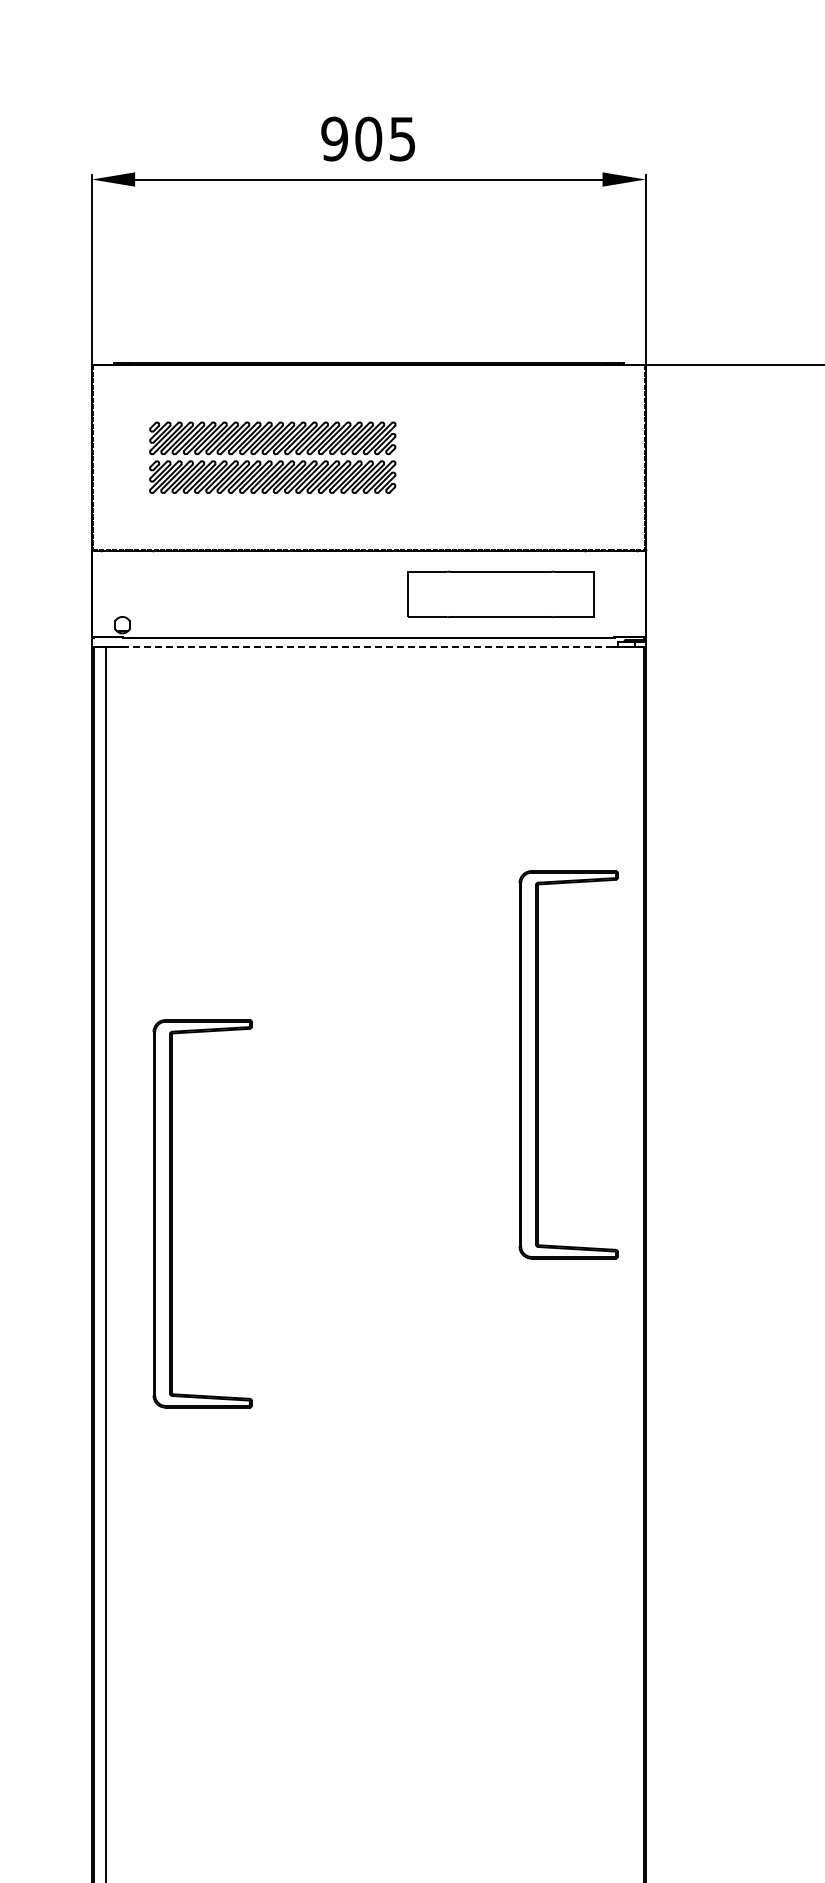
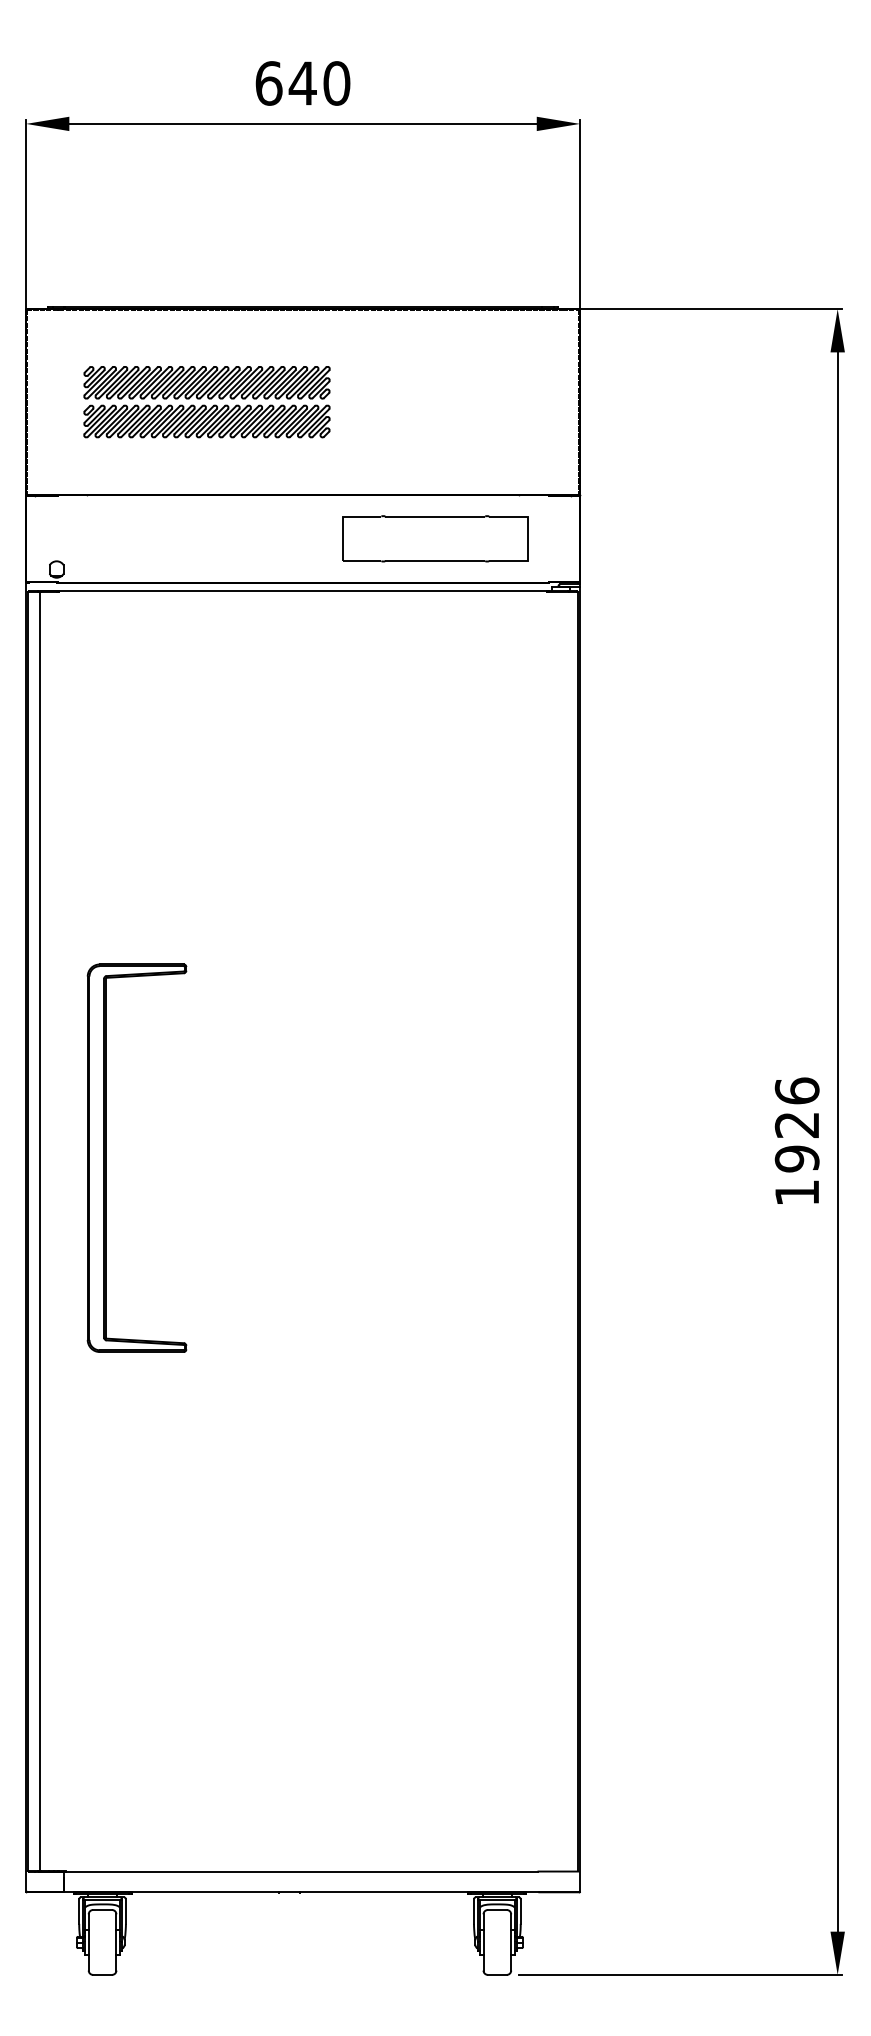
text: (368, 139) -> (302, 83), 905 -> 640
line: (359, 647) -> (293, 591), dashed -> solid
part: (538, 1064) -> (472, 1008), removed

